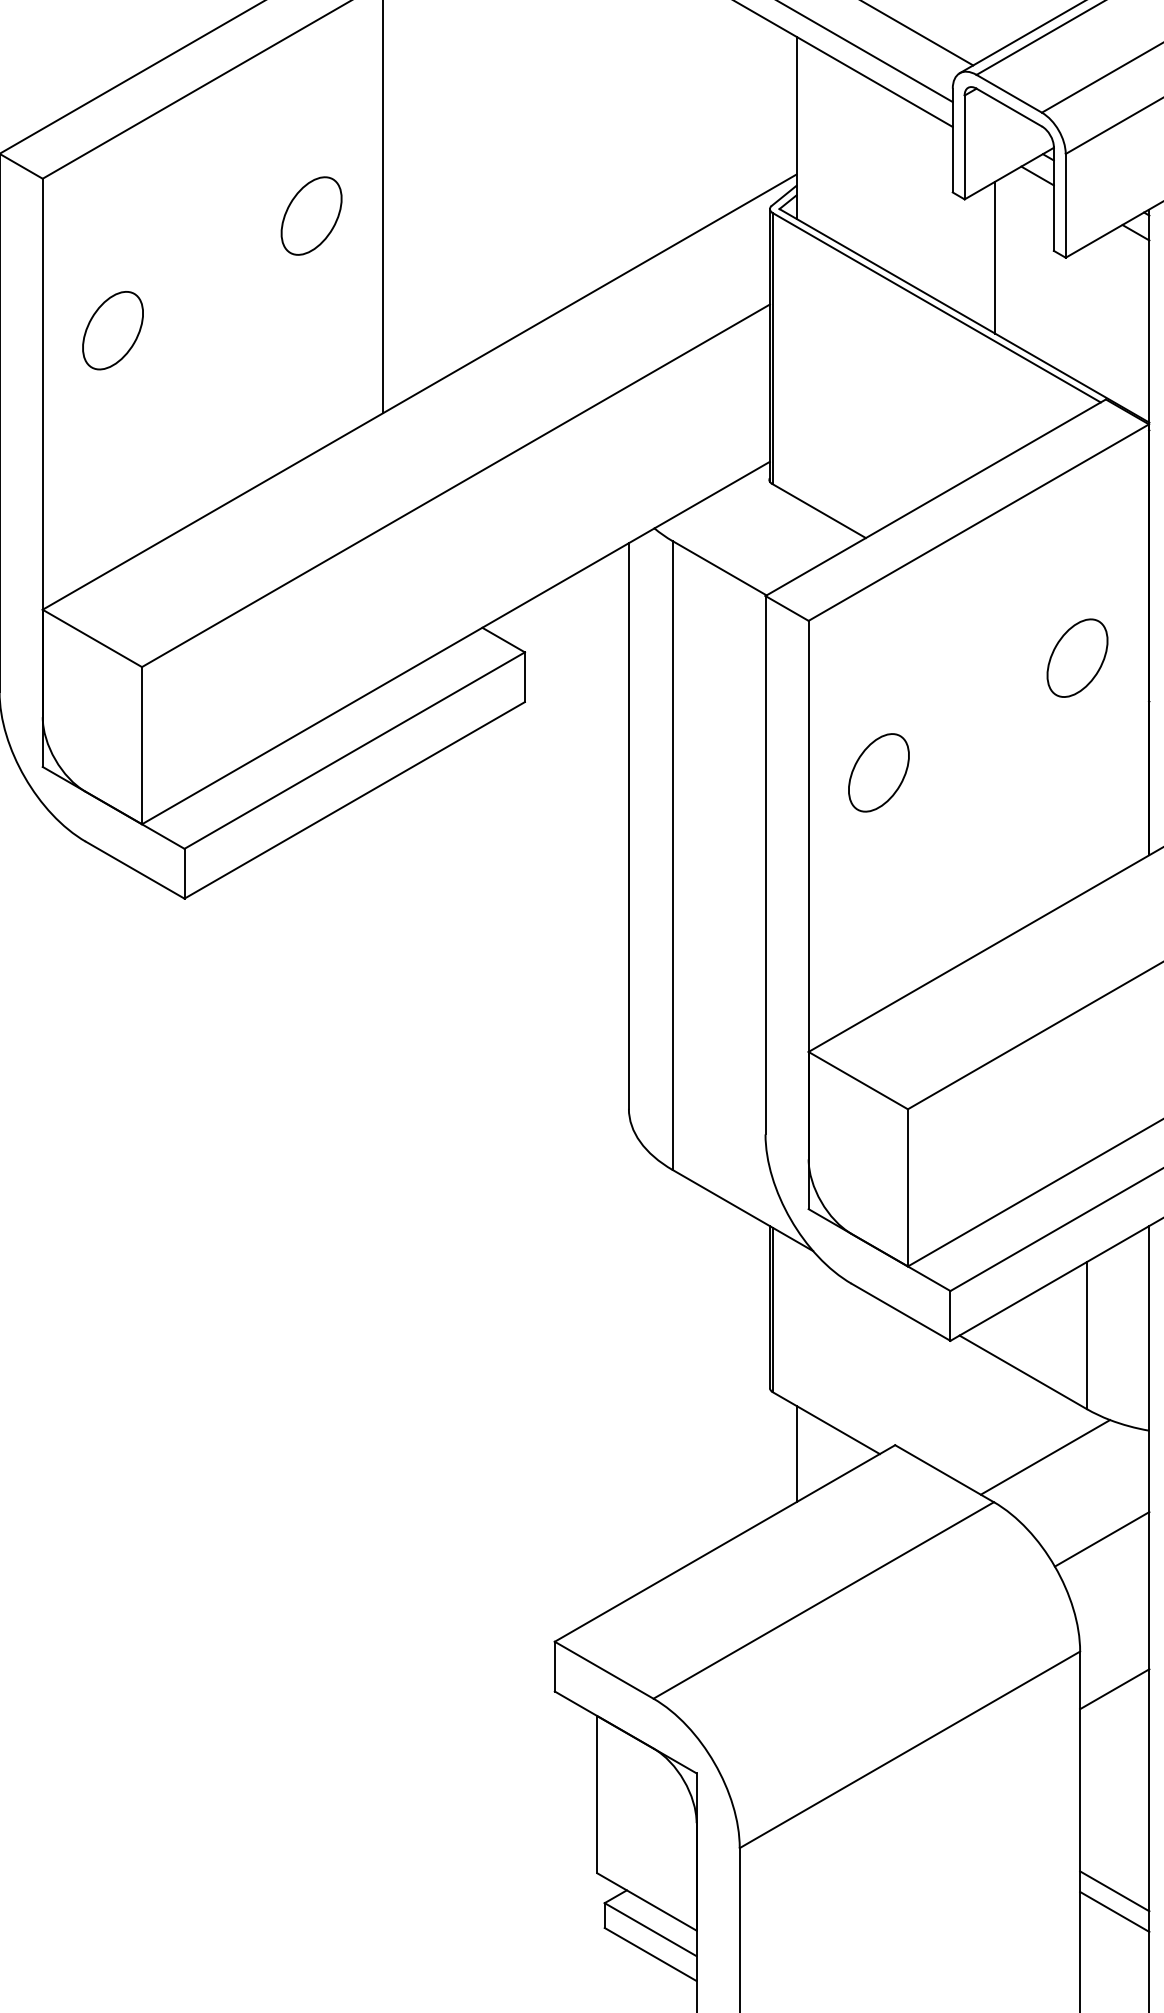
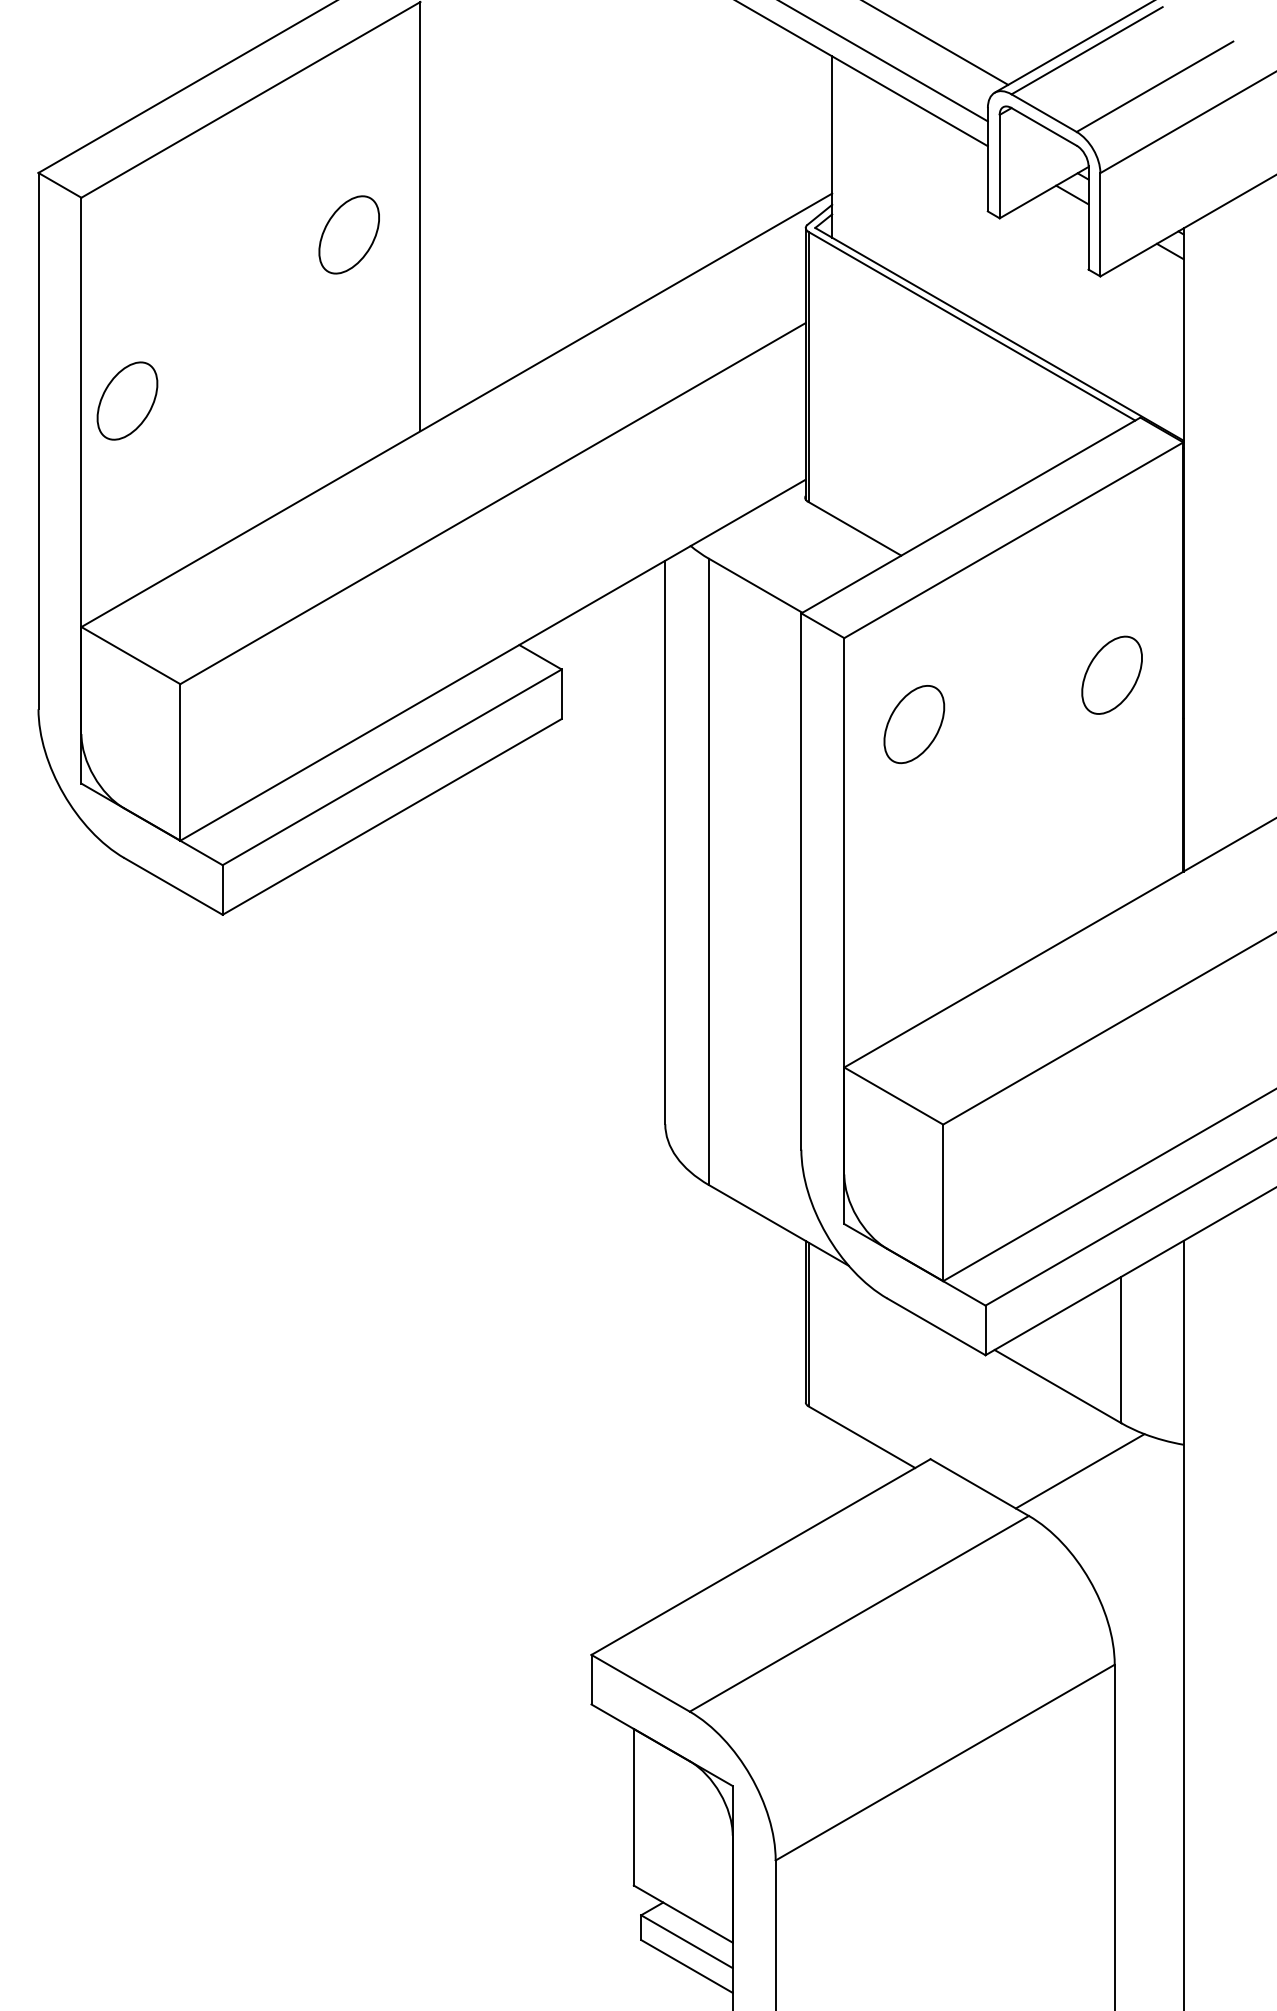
line: (995, 256) -> (1030, 275), removed
part: (113, 330) -> (127, 400), moved
part: (879, 772) -> (914, 724), moved
line: (796, 1453) -> (832, 1467), removed
line: (1102, 1538) -> (1136, 1552), removed
line: (1114, 1689) -> (1148, 1702), removed
line: (1114, 1891) -> (1148, 1903), removed
line: (1114, 1911) -> (1148, 1923), removed

